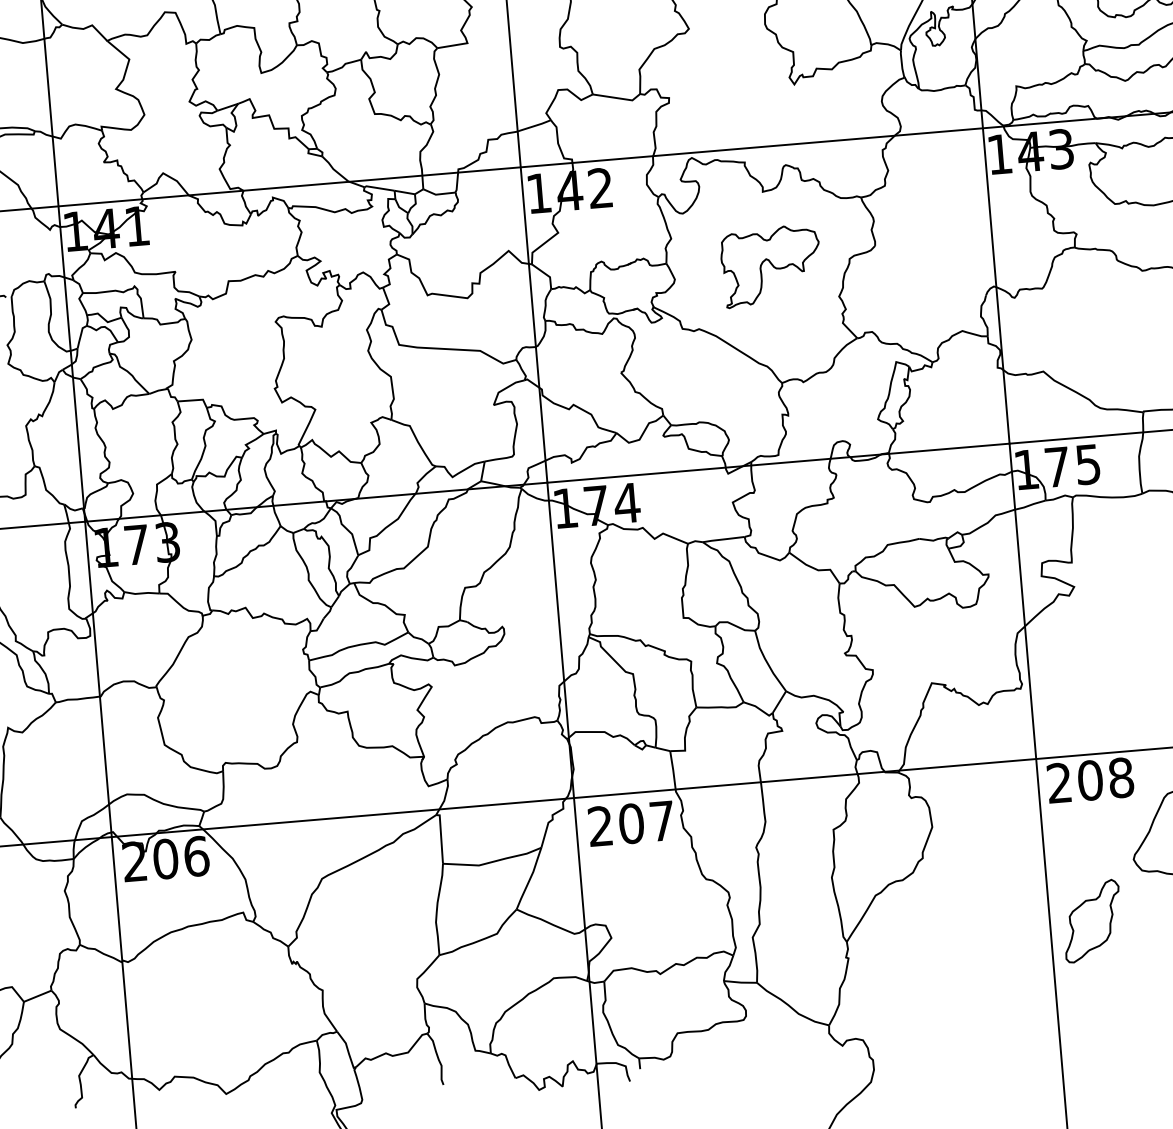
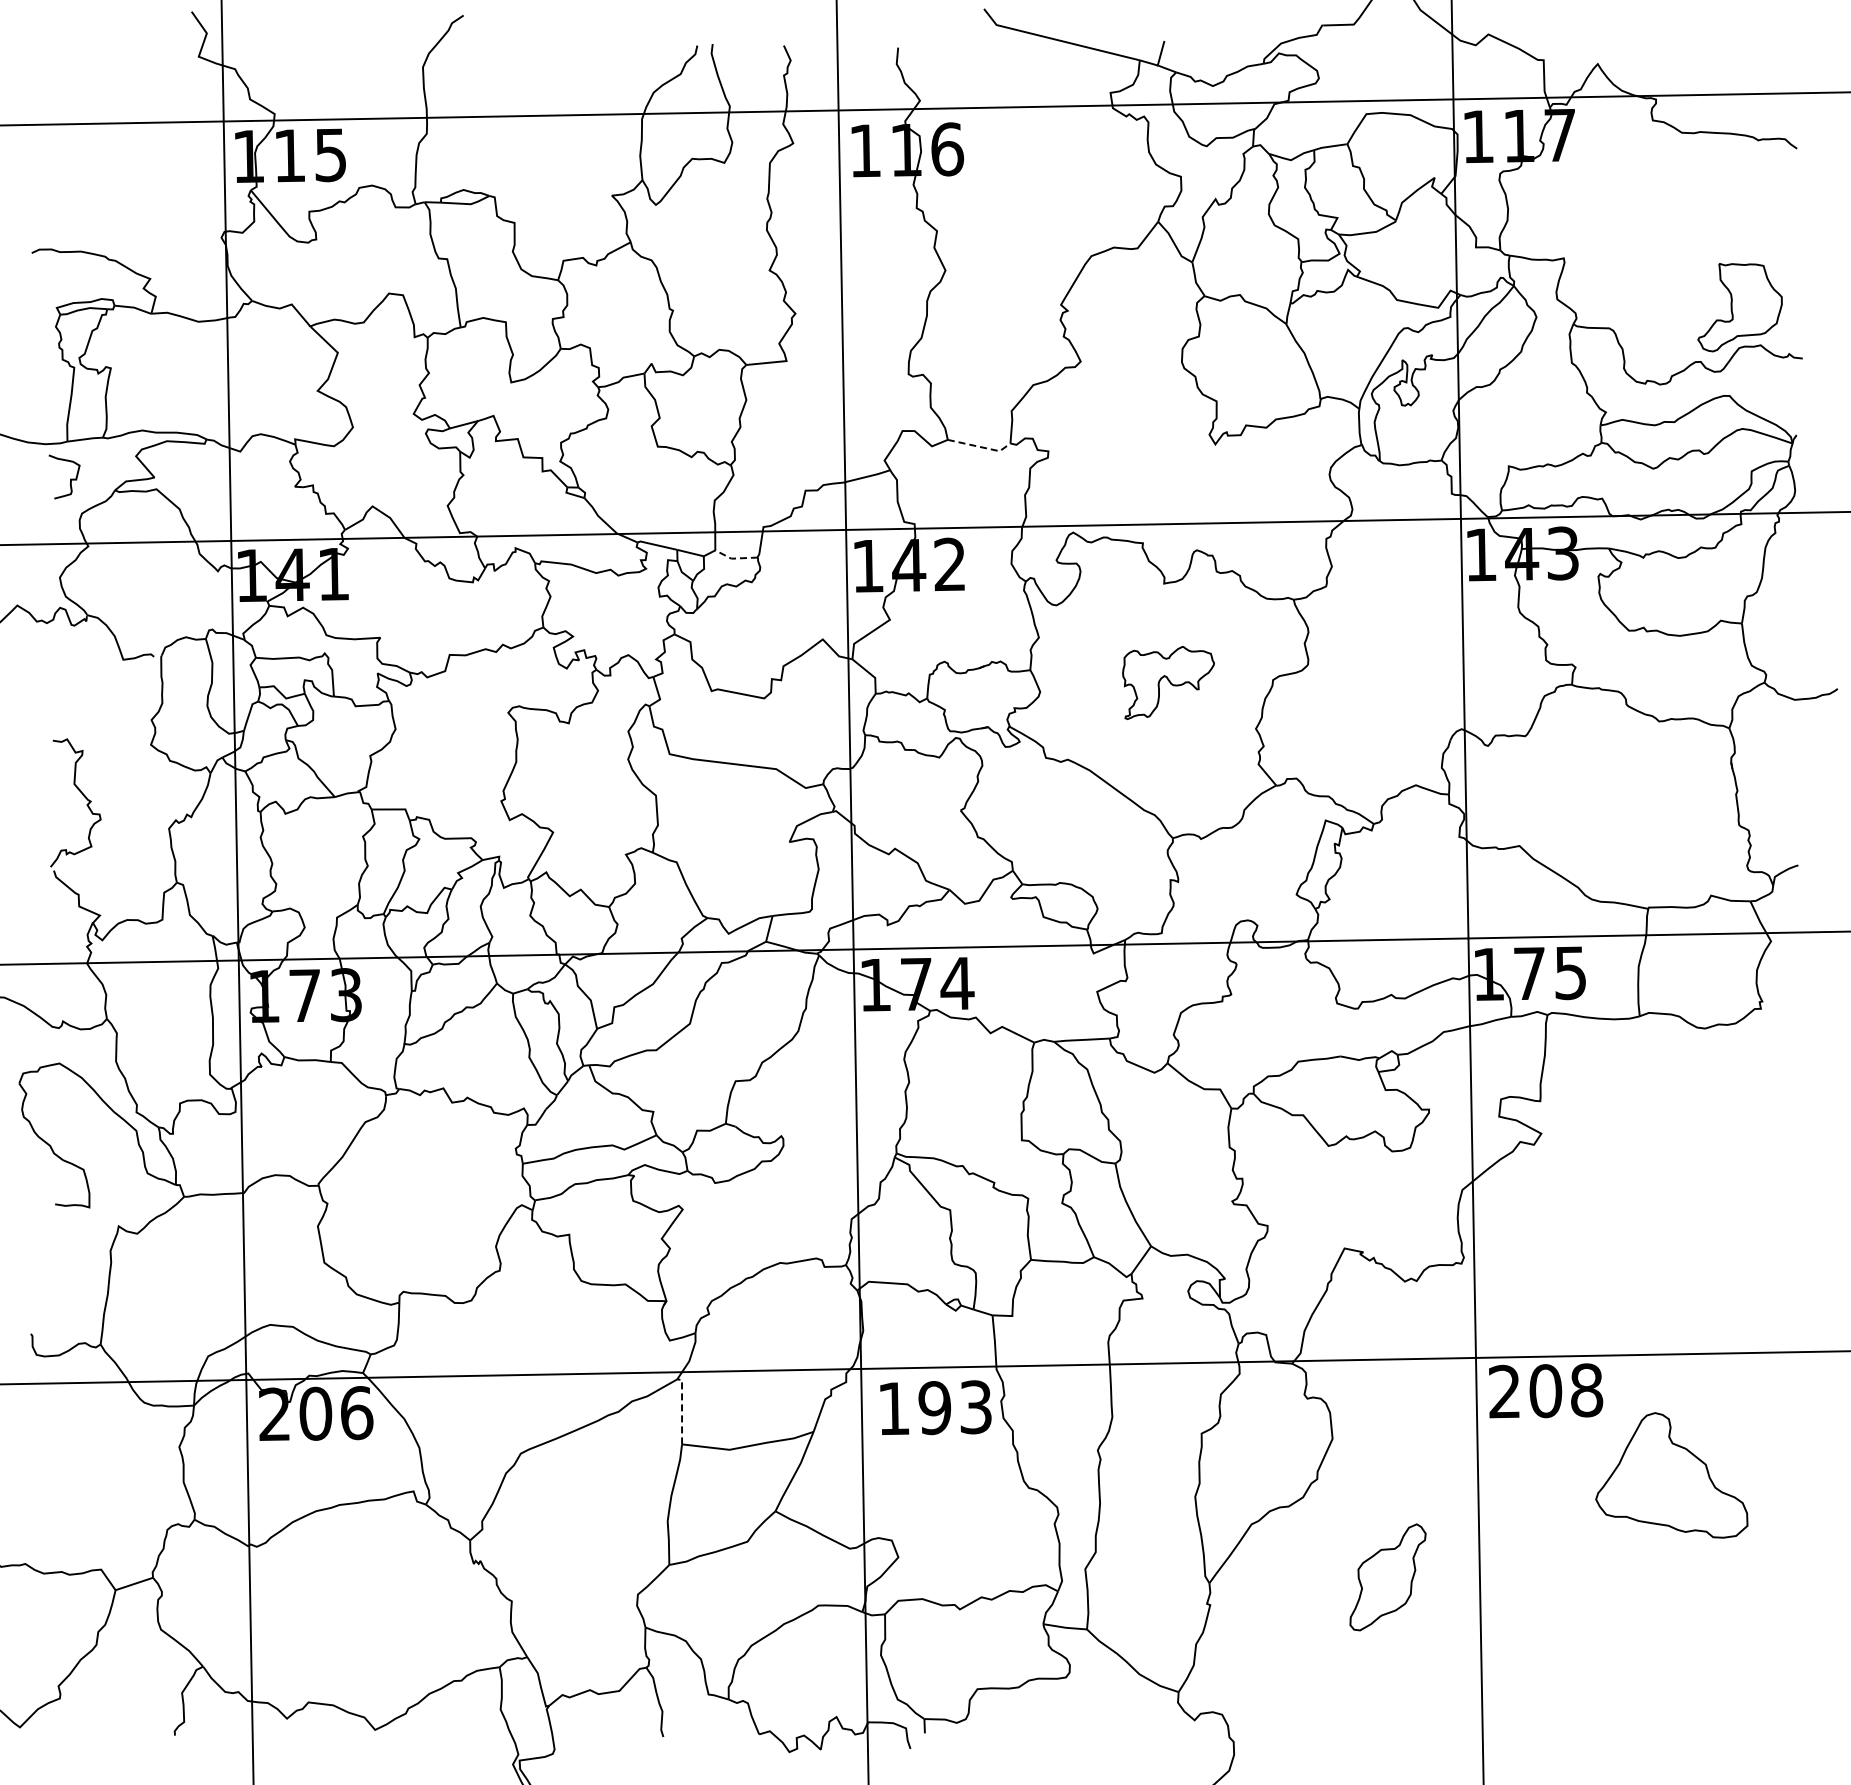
line: (618, 98) -> (981, 447), solid -> dashed
line: (438, 194) -> (734, 558), solid -> dashed
part: (771, 266) -> (1168, 682), size x0.7
text: (631, 823) -> (934, 1407), 207 -> 193
line: (441, 836) -> (682, 1408), solid -> dashed
part: (1091, 921) -> (1387, 1577), moved

